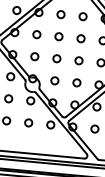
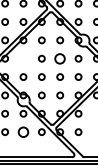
circle: (36, 34) -> (23, 58), removed
circle: (81, 38) -> (60, 58), size x1.6
circle: (28, 122) -> (23, 131), size x1.6

